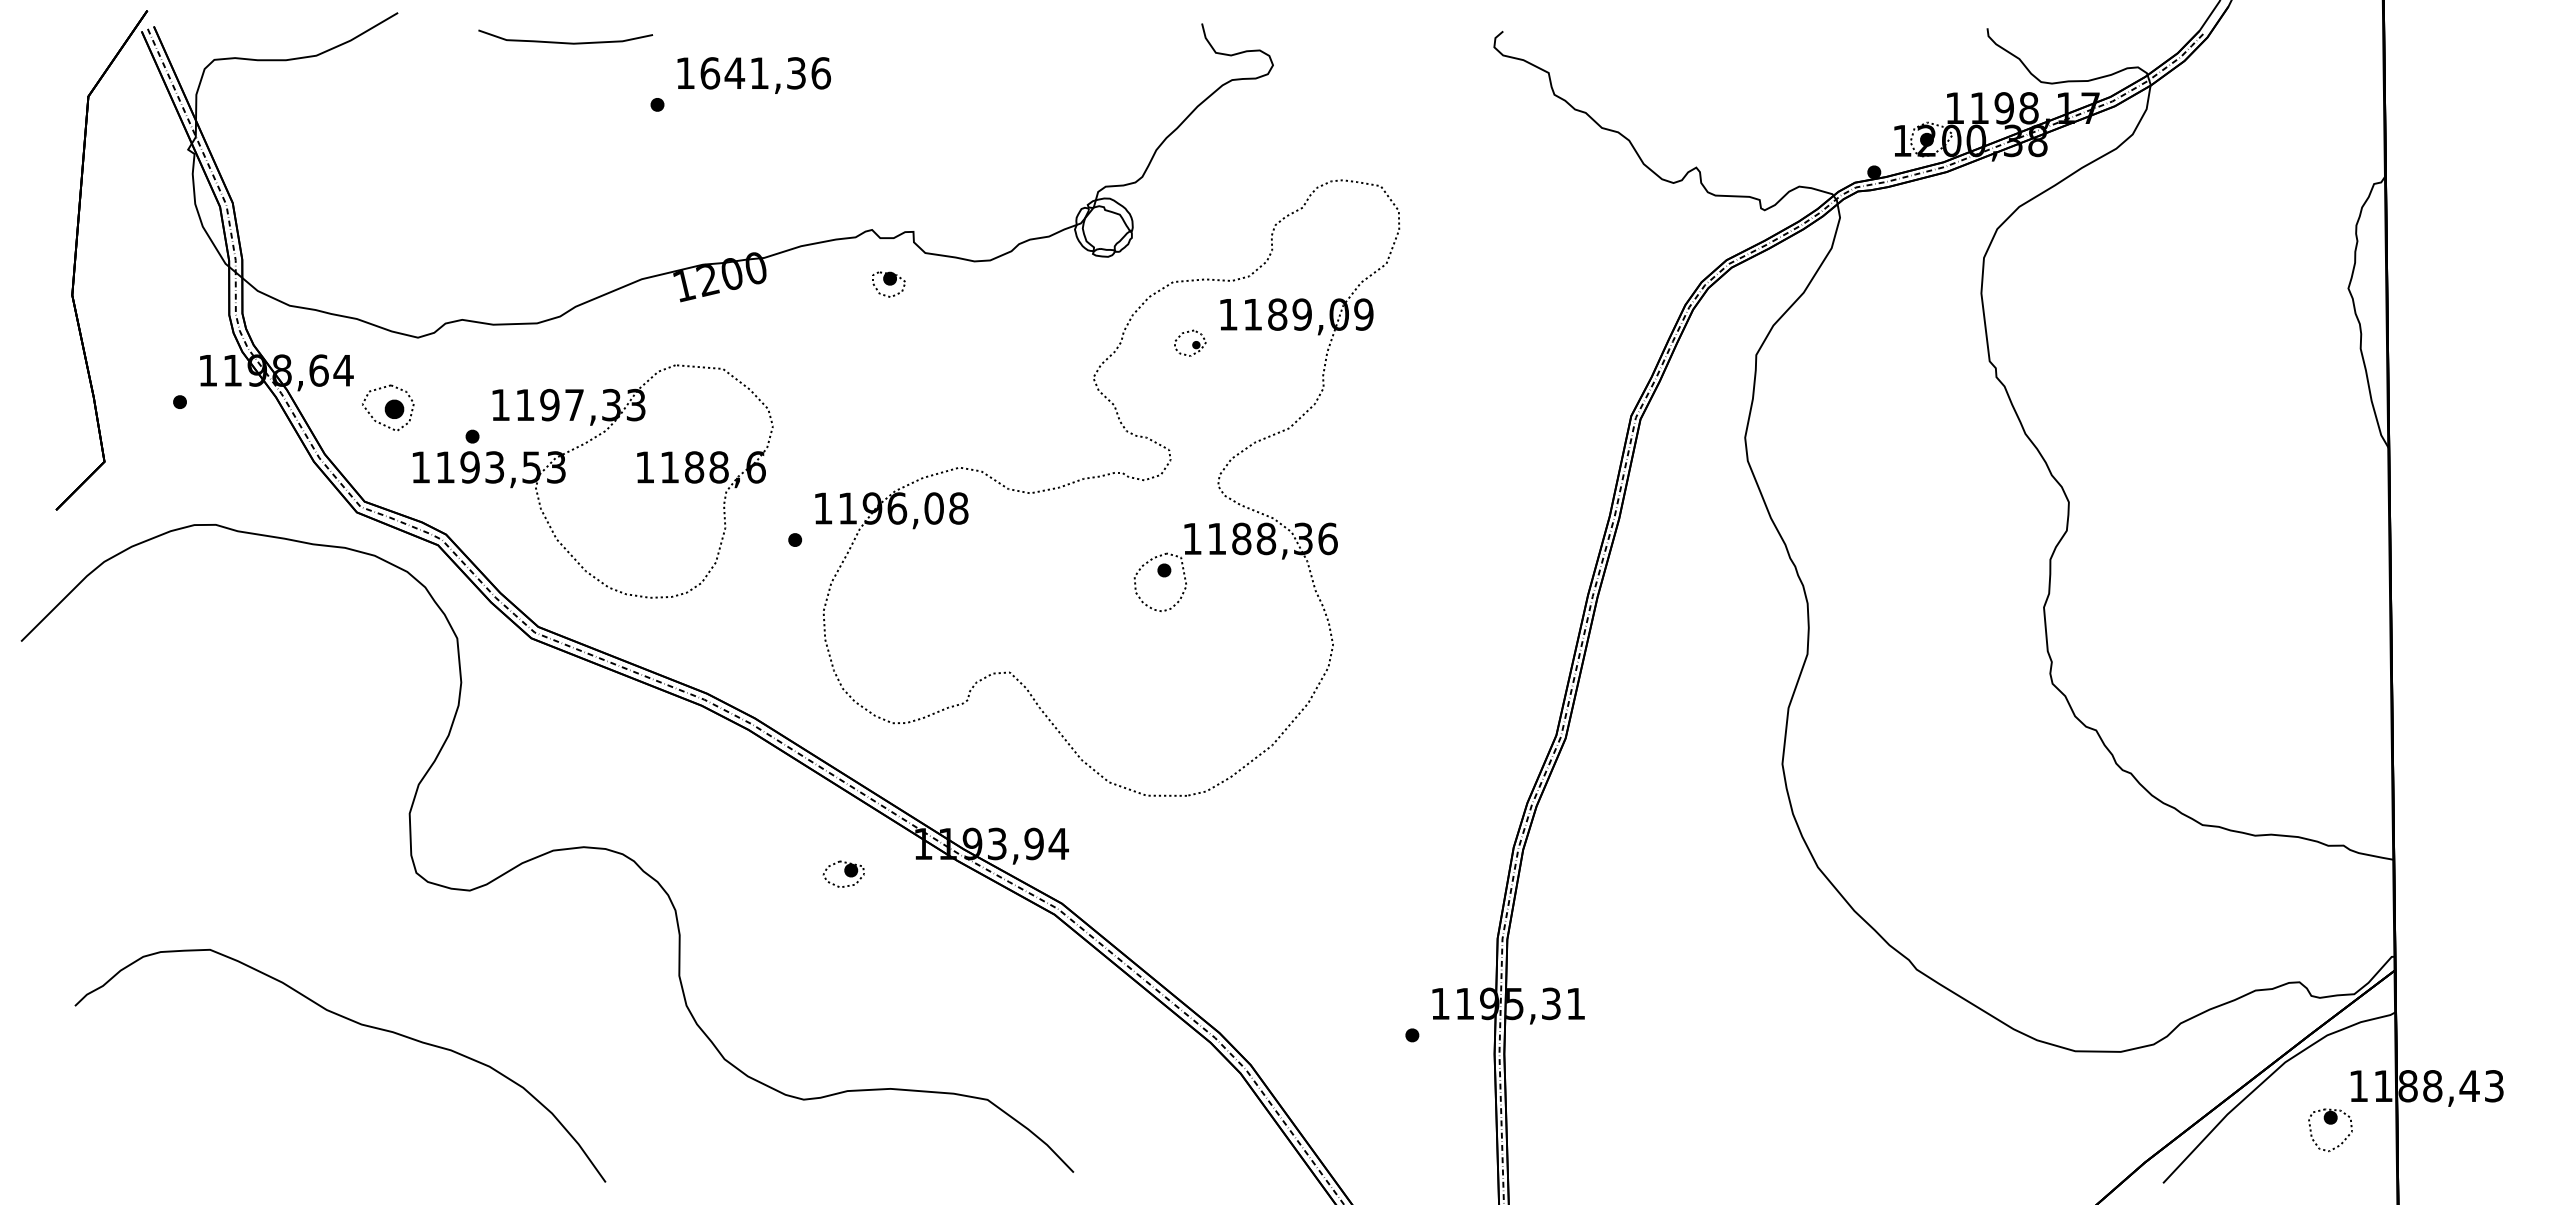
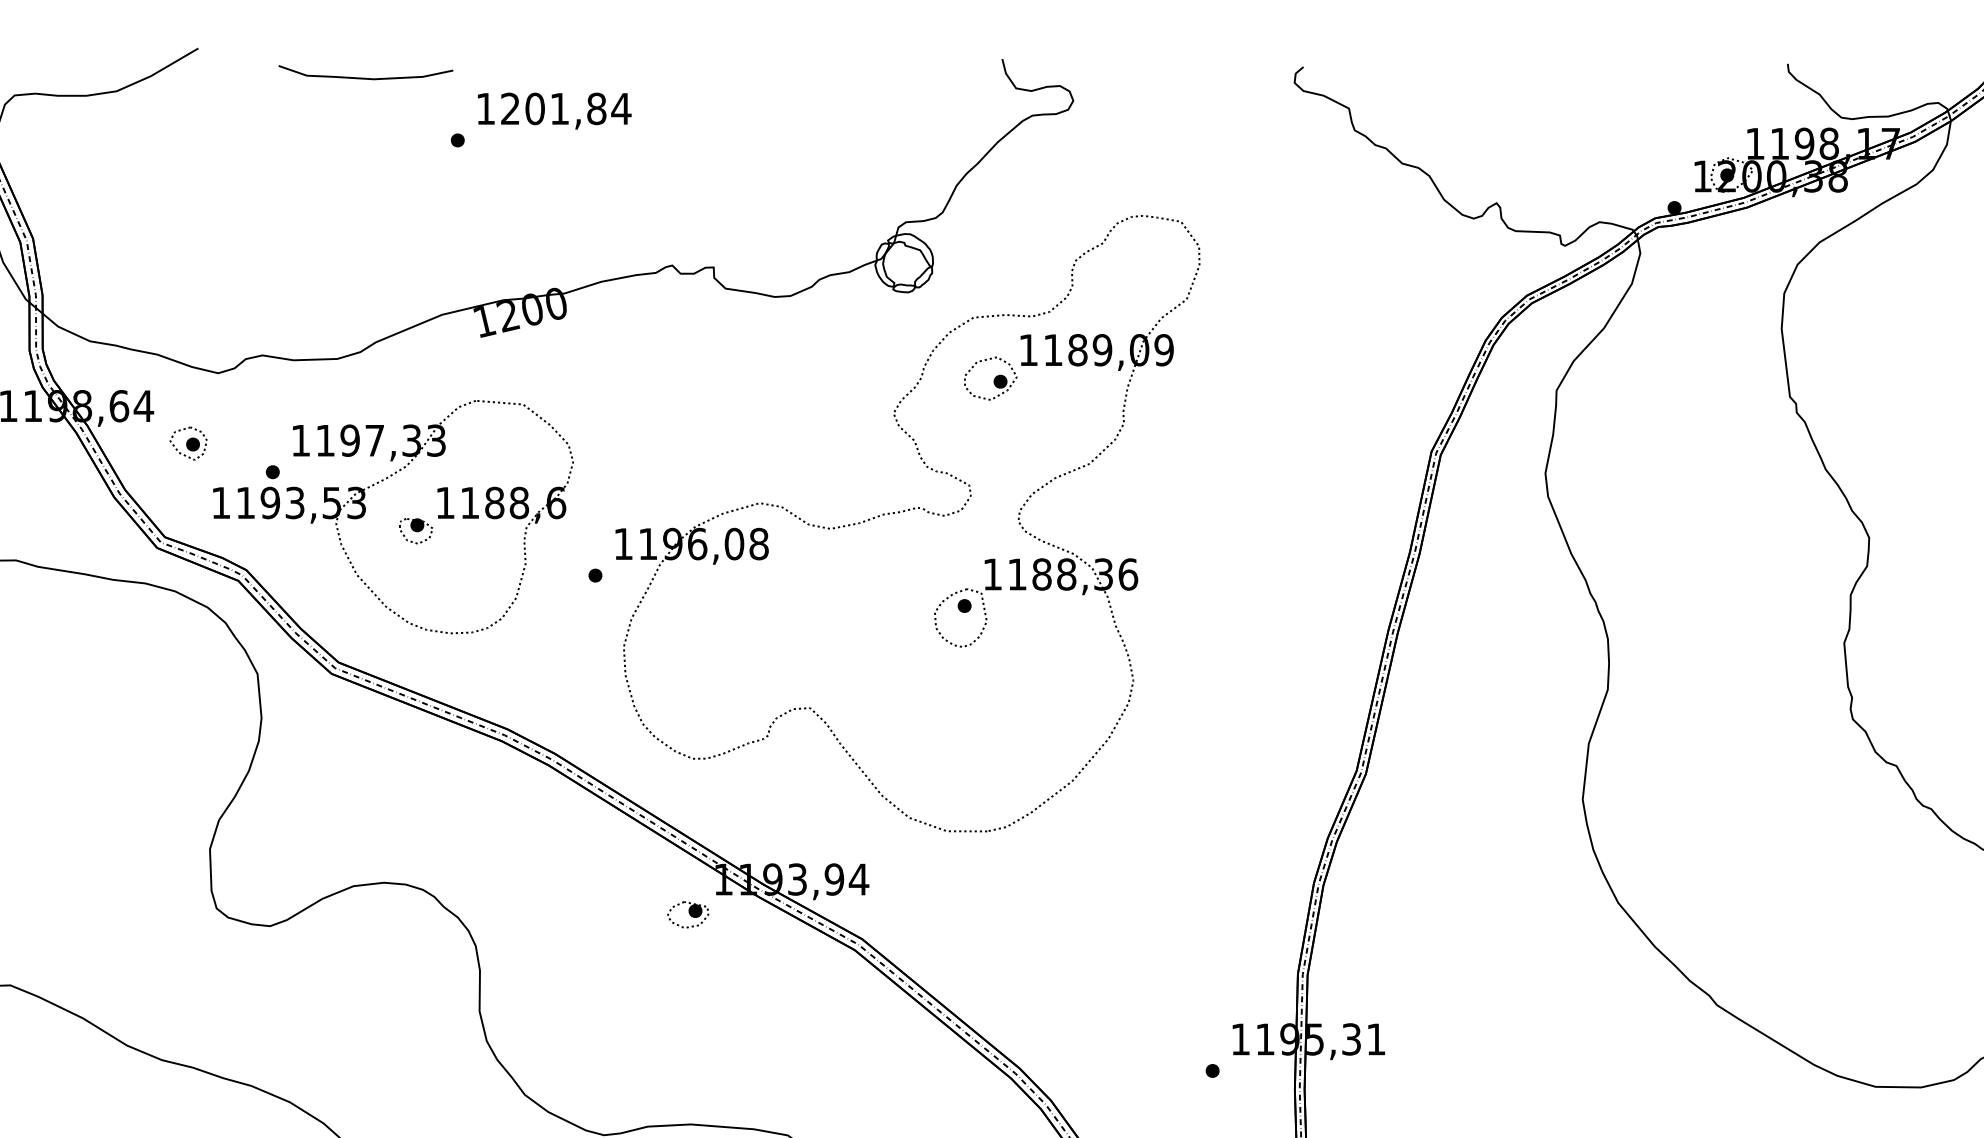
text: (765, 73) -> (565, 109), 1641,36 -> 1201,84
part: (888, 284) -> (415, 531), moved
part: (1190, 343) -> (990, 379), size x1.67
part: (388, 407) -> (188, 443), size x0.71
part: (843, 873) -> (687, 914), moved

